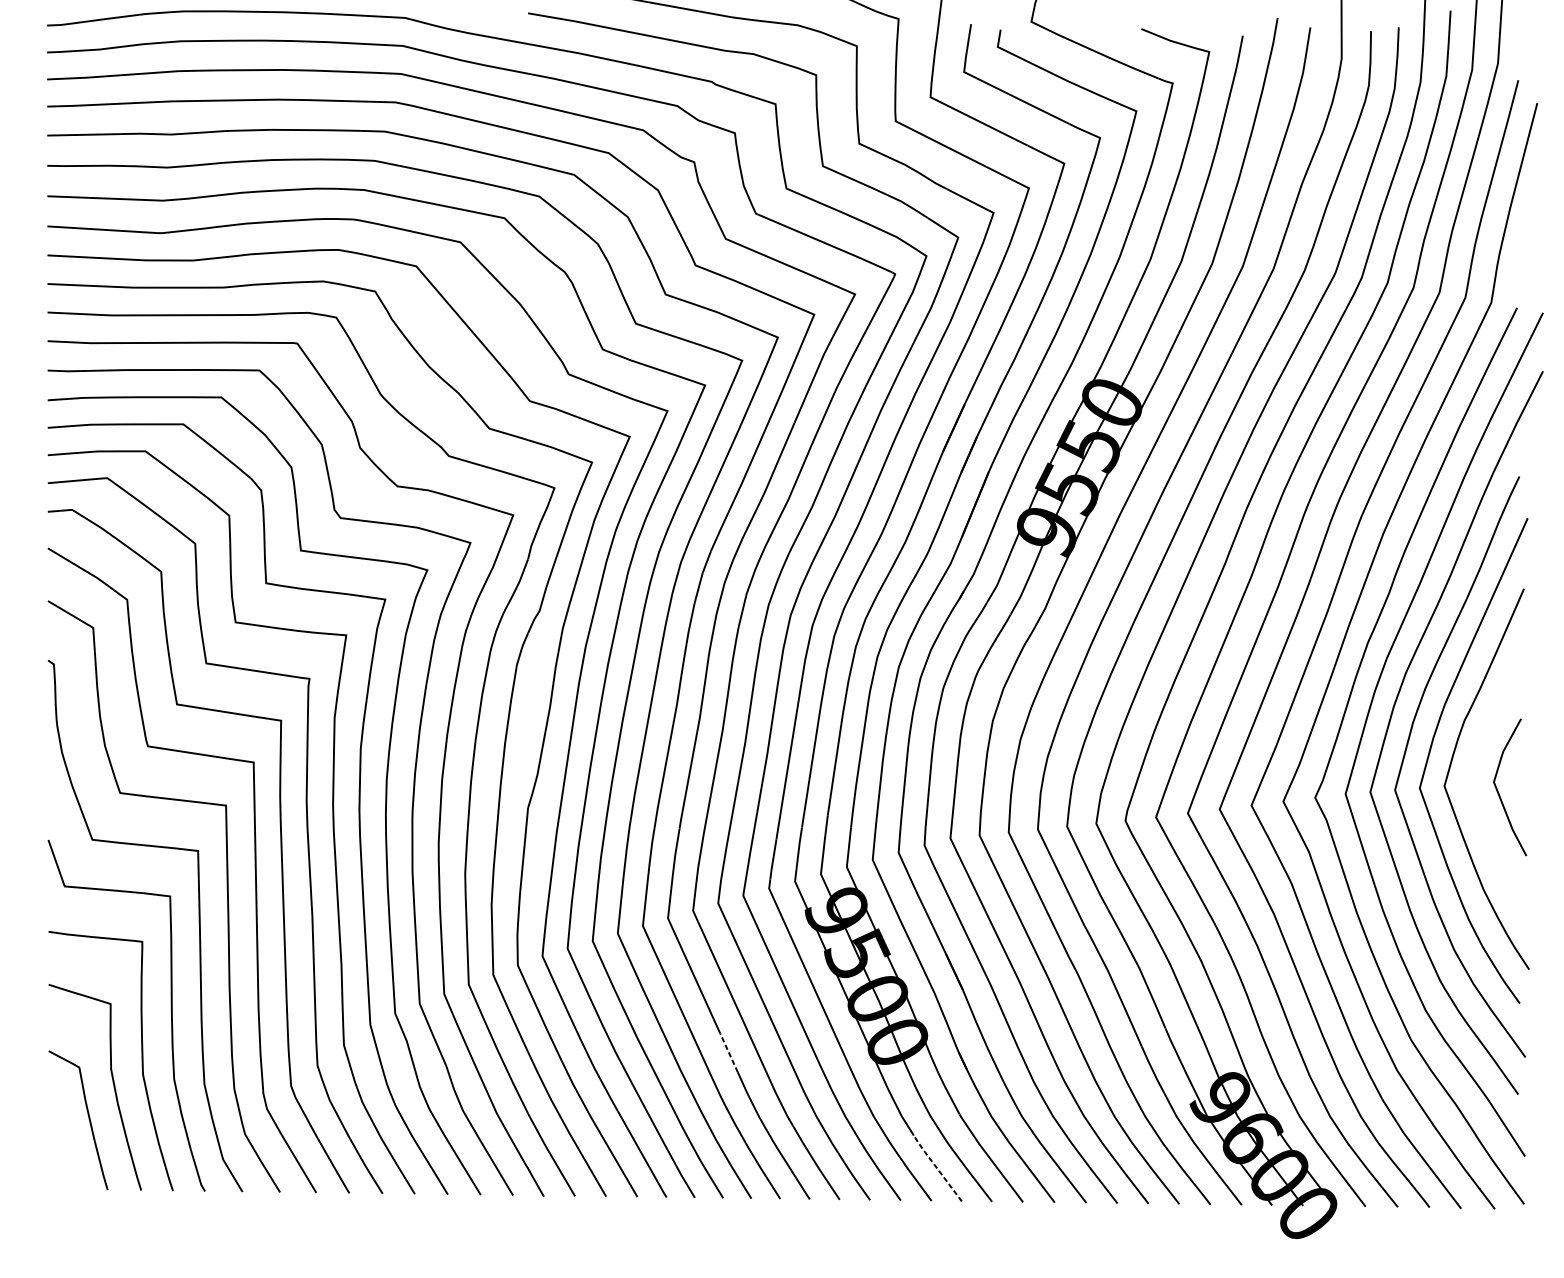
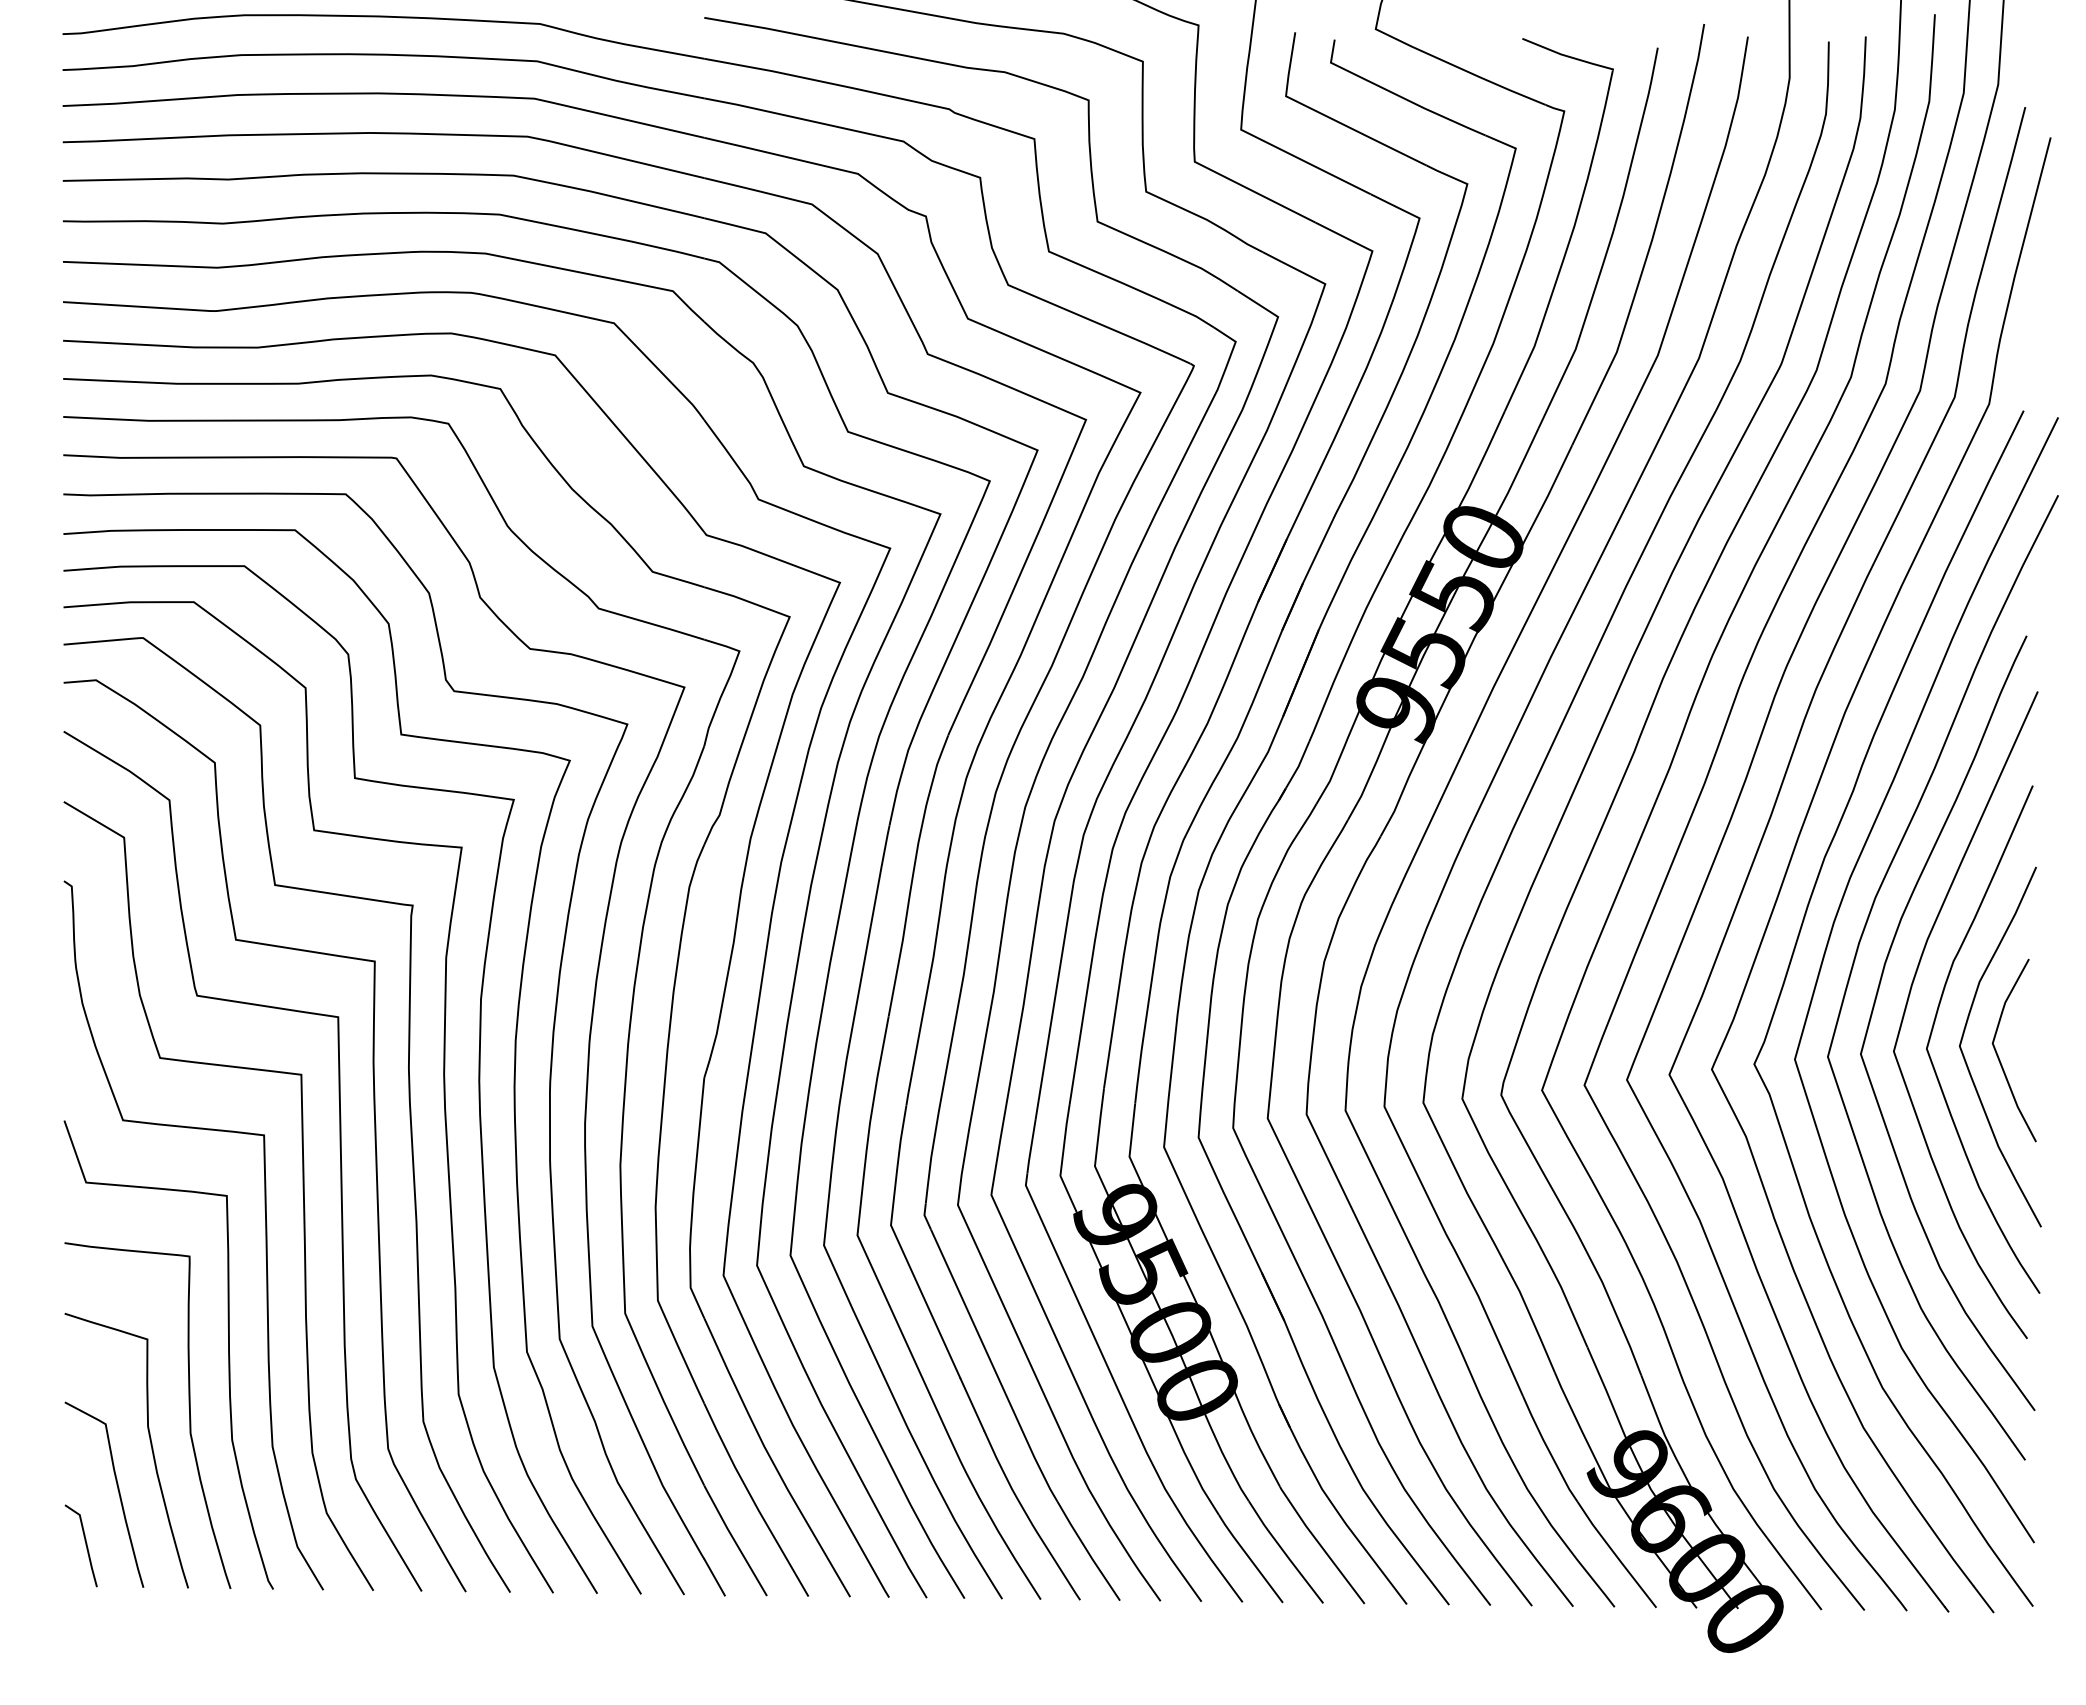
curve: (1474, 794) -> (1966, 1060), added
line: (729, 1052) -> (972, 1404), dashed -> solid
line: (64, 1158) -> (85, 1545), added
line: (936, 1167) -> (1249, 1557), dashed -> solid

